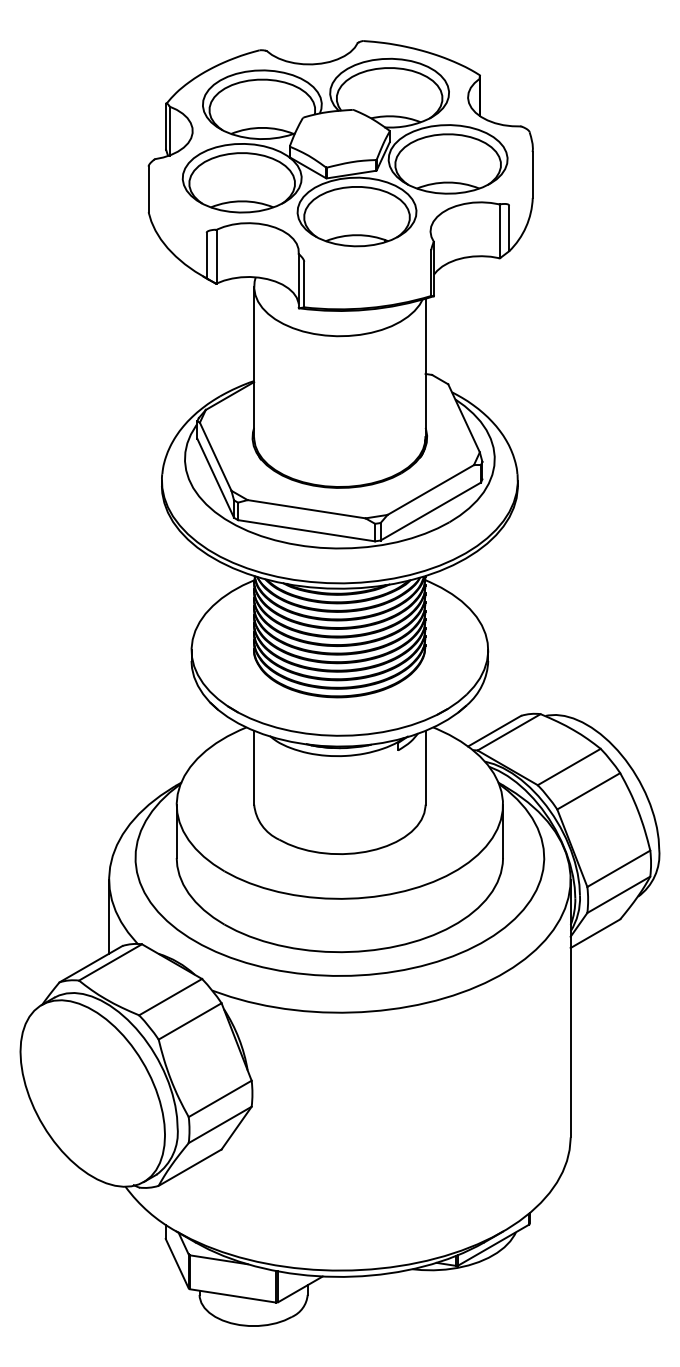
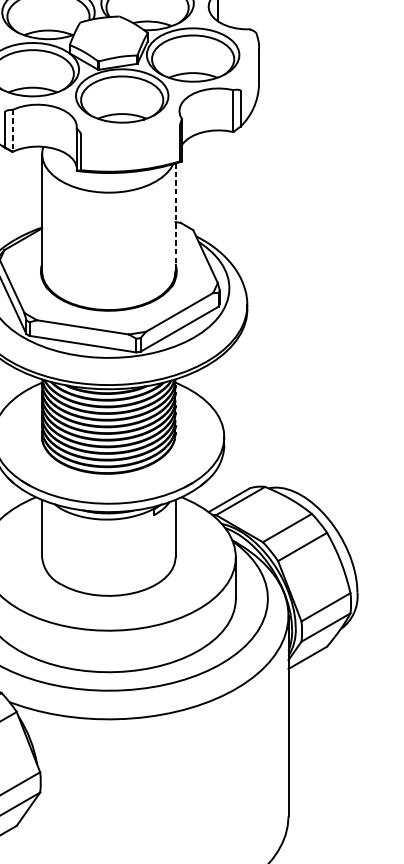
line: (216, 256) -> (12, 130), solid -> dashed
line: (425, 367) -> (175, 217), solid -> dashed

